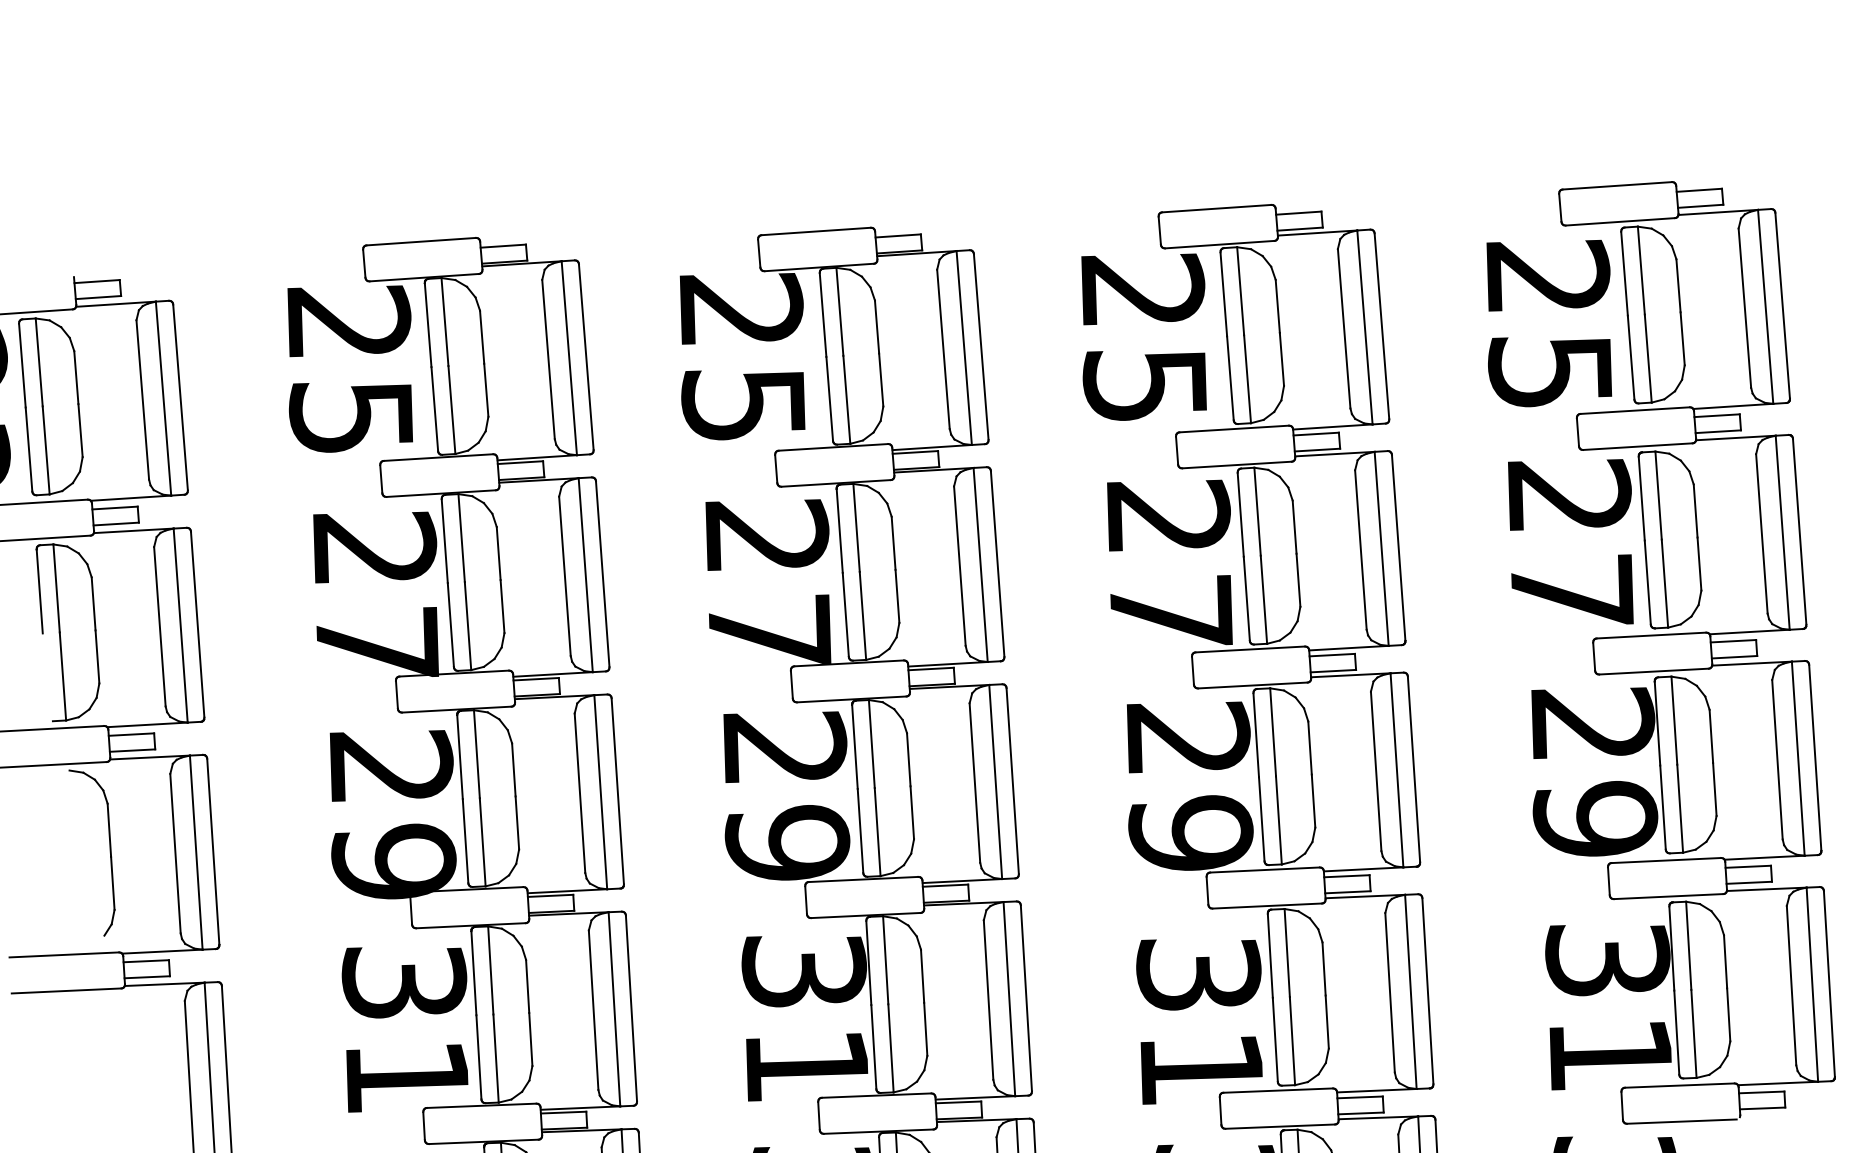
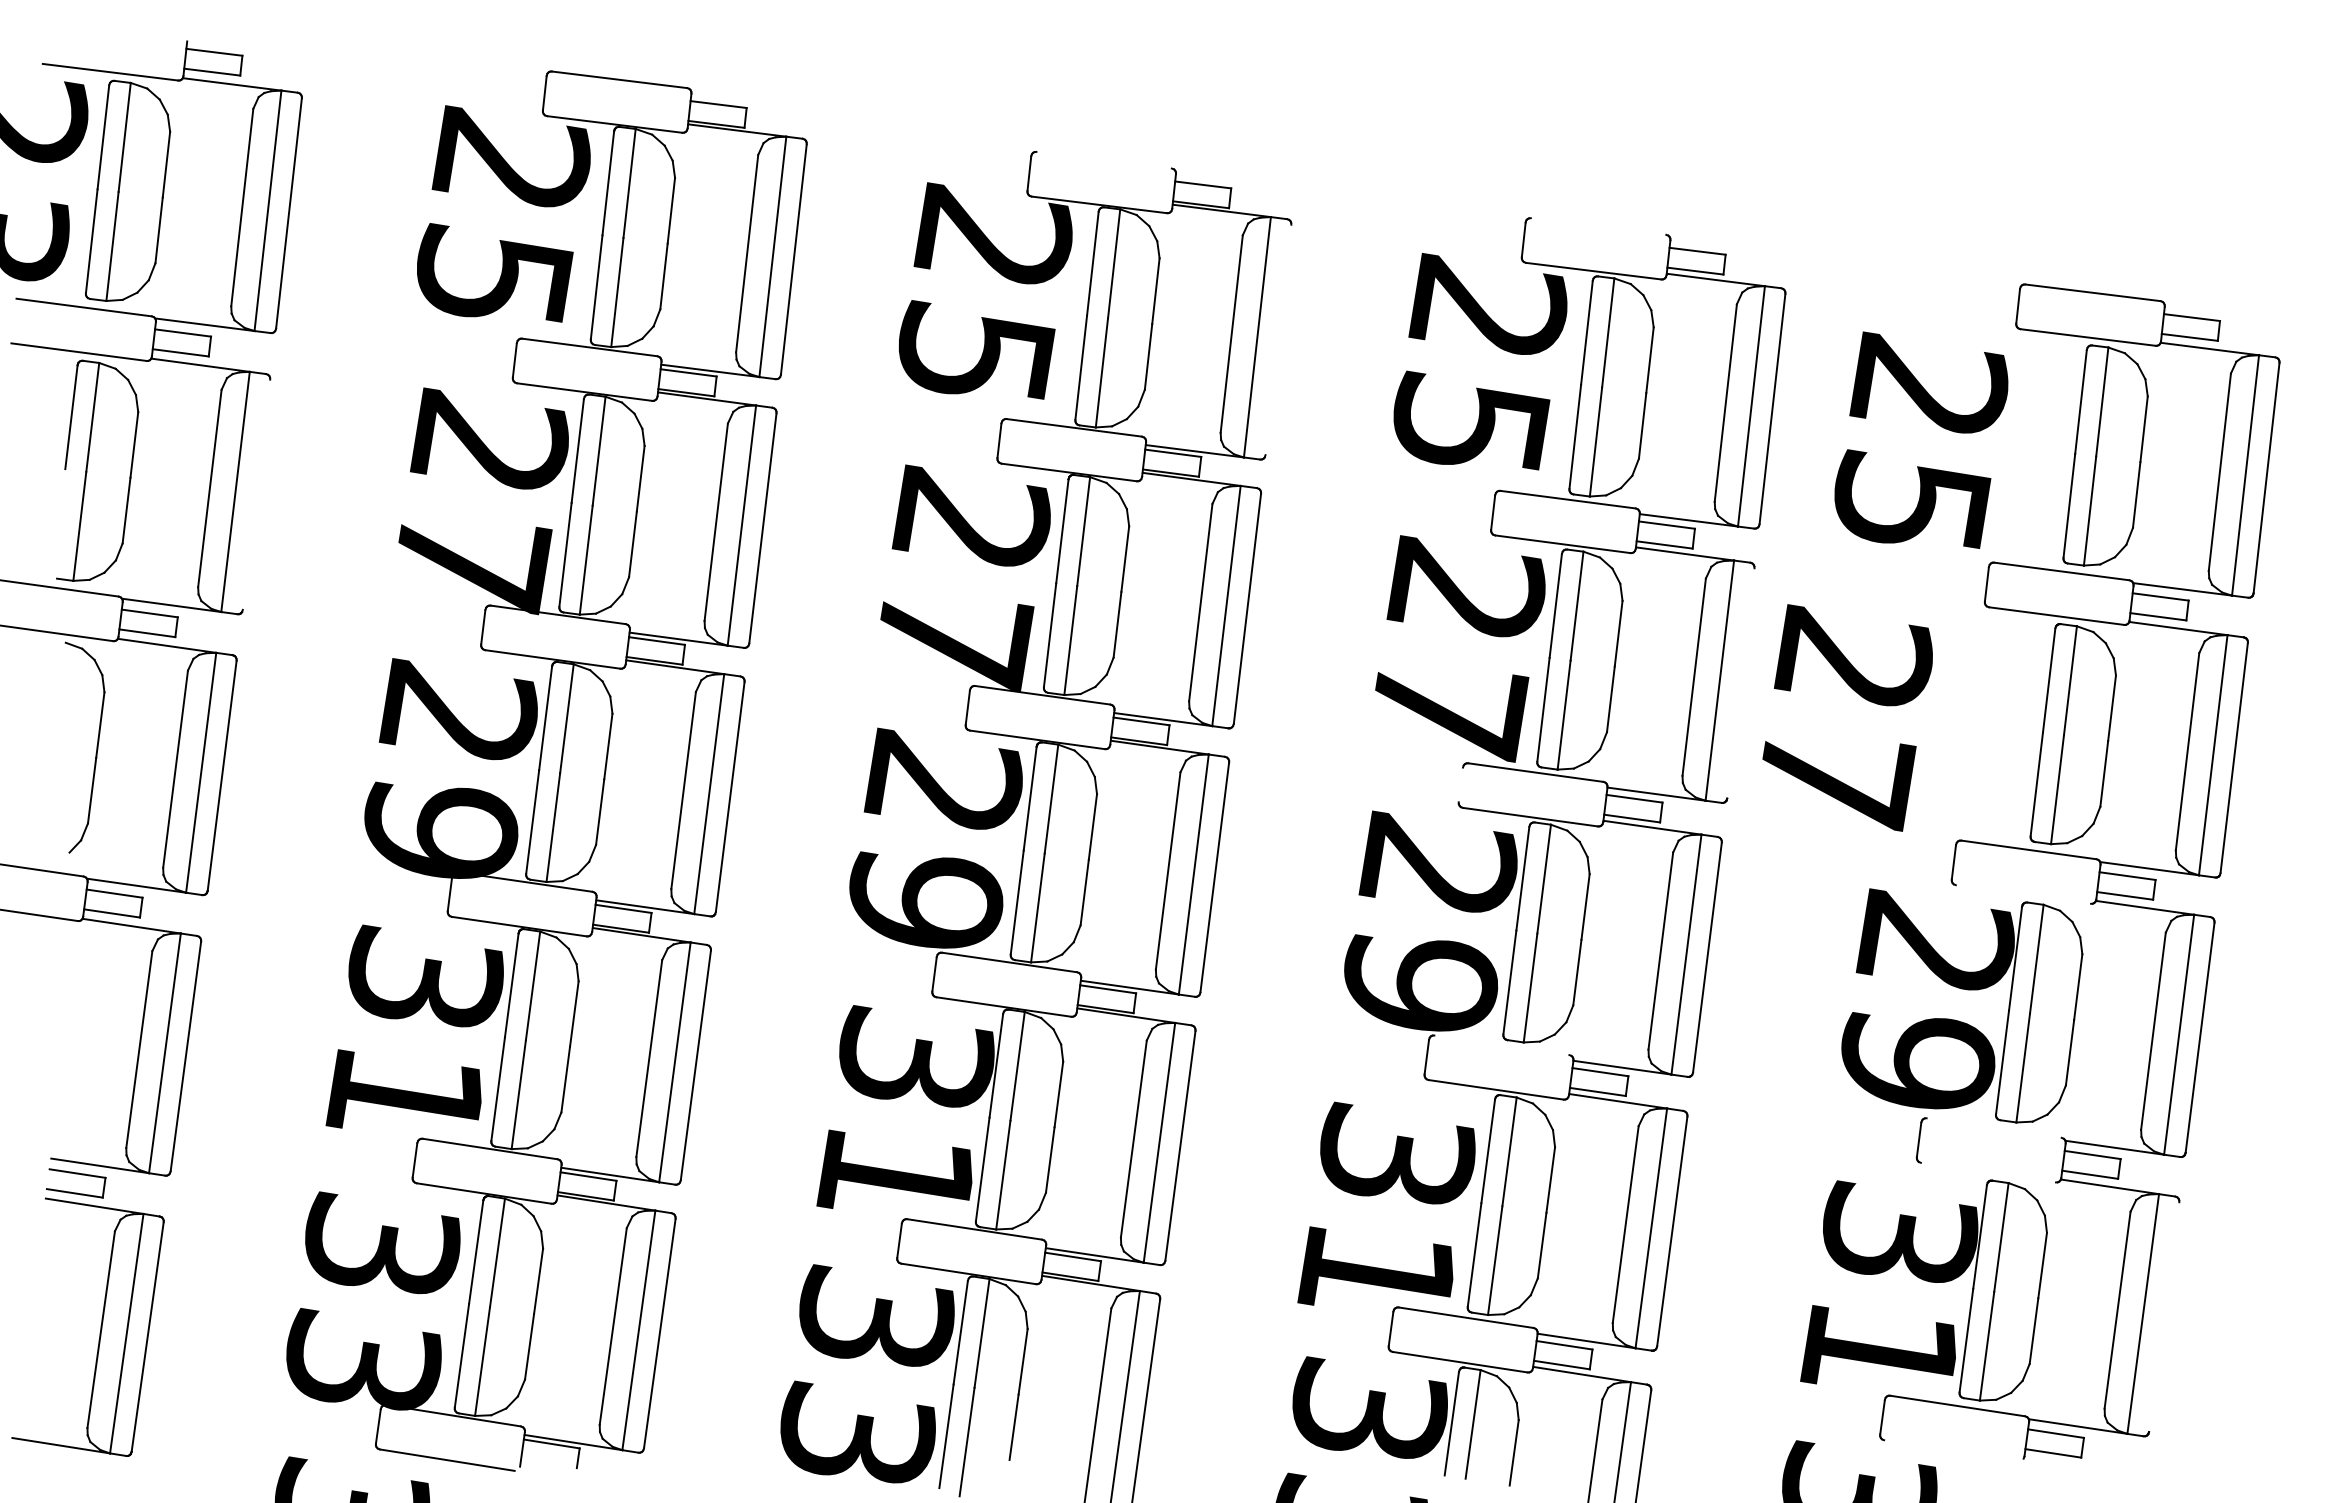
line: (1216, 208) -> (1598, 226), removed
line: (815, 231) -> (1103, 159), removed
text: (1549, 319) -> (1921, 439), moved
line: (981, 346) -> (1278, 339), removed
text: (1572, 542) -> (1847, 717), moved
line: (1398, 547) -> (1740, 683), removed
line: (197, 624) -> (256, 494), removed
line: (1192, 670) -> (1460, 784), removed
line: (1654, 671) -> (2023, 894), removed
line: (1665, 860) -> (1993, 1127), removed
line: (1264, 870) -> (1501, 1045), removed
line: (1667, 896) -> (1987, 1172), removed
line: (1829, 984) -> (2164, 1317), removed
line: (1681, 1121) -> (1951, 1450), removed

